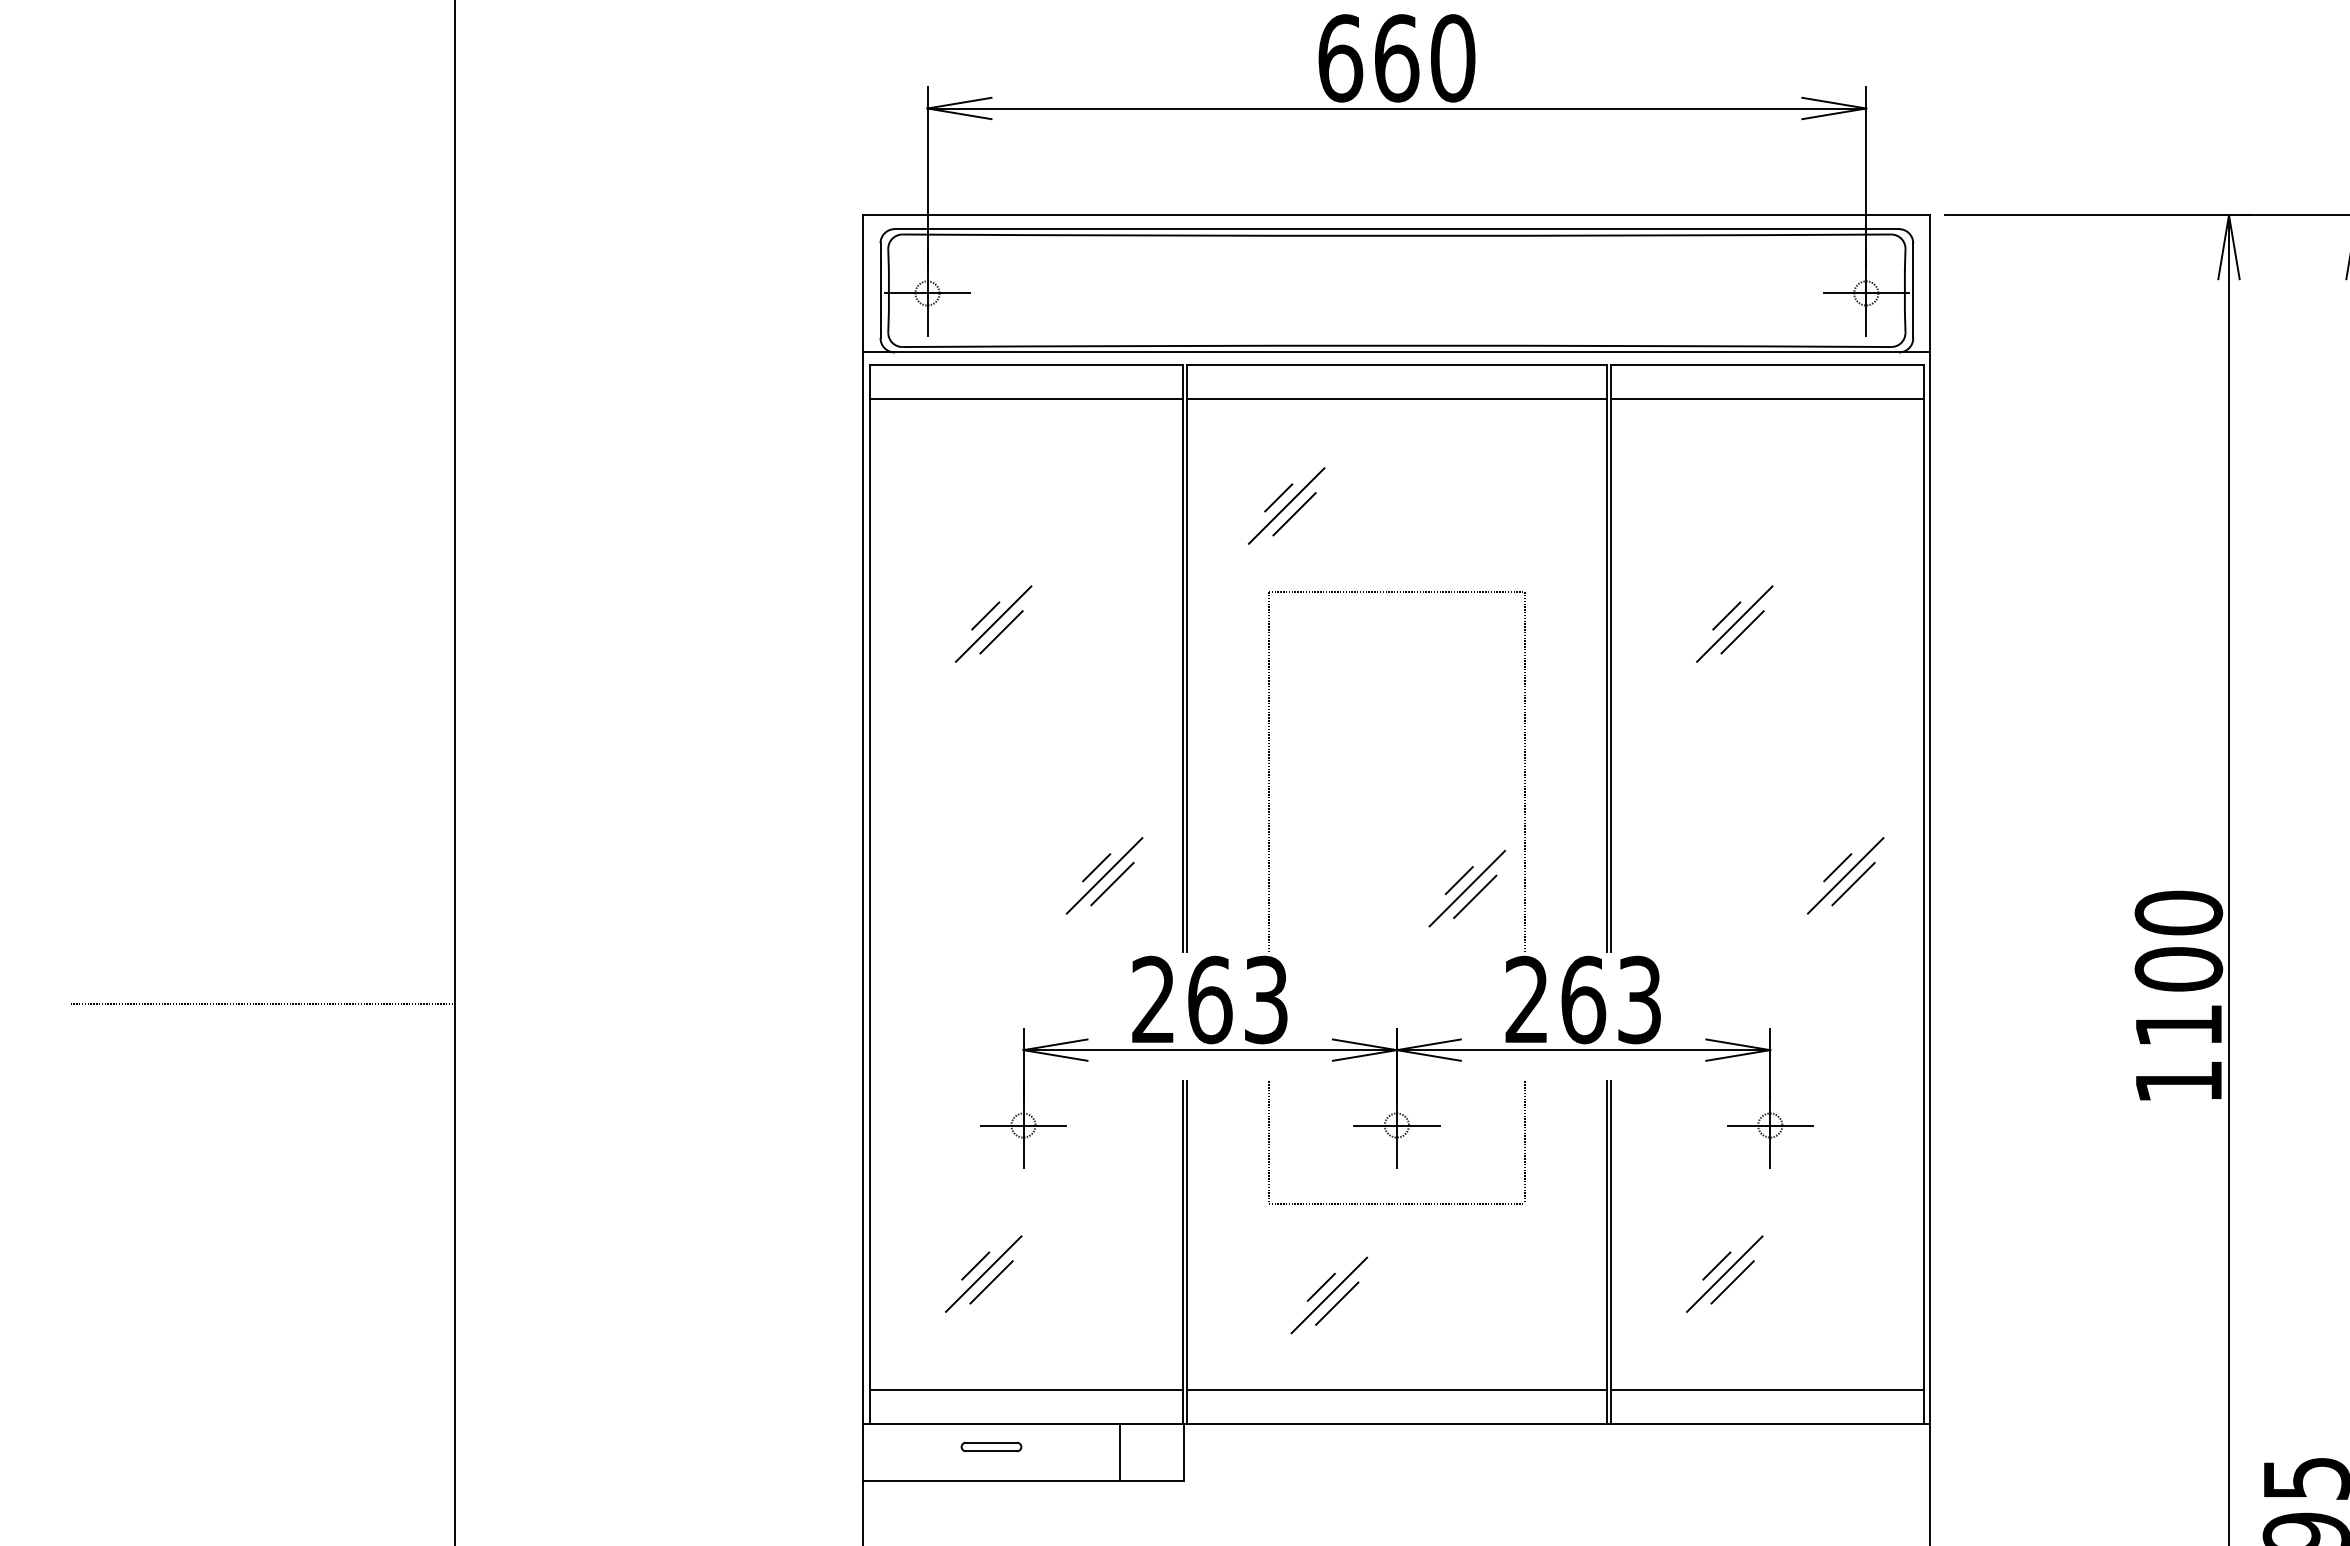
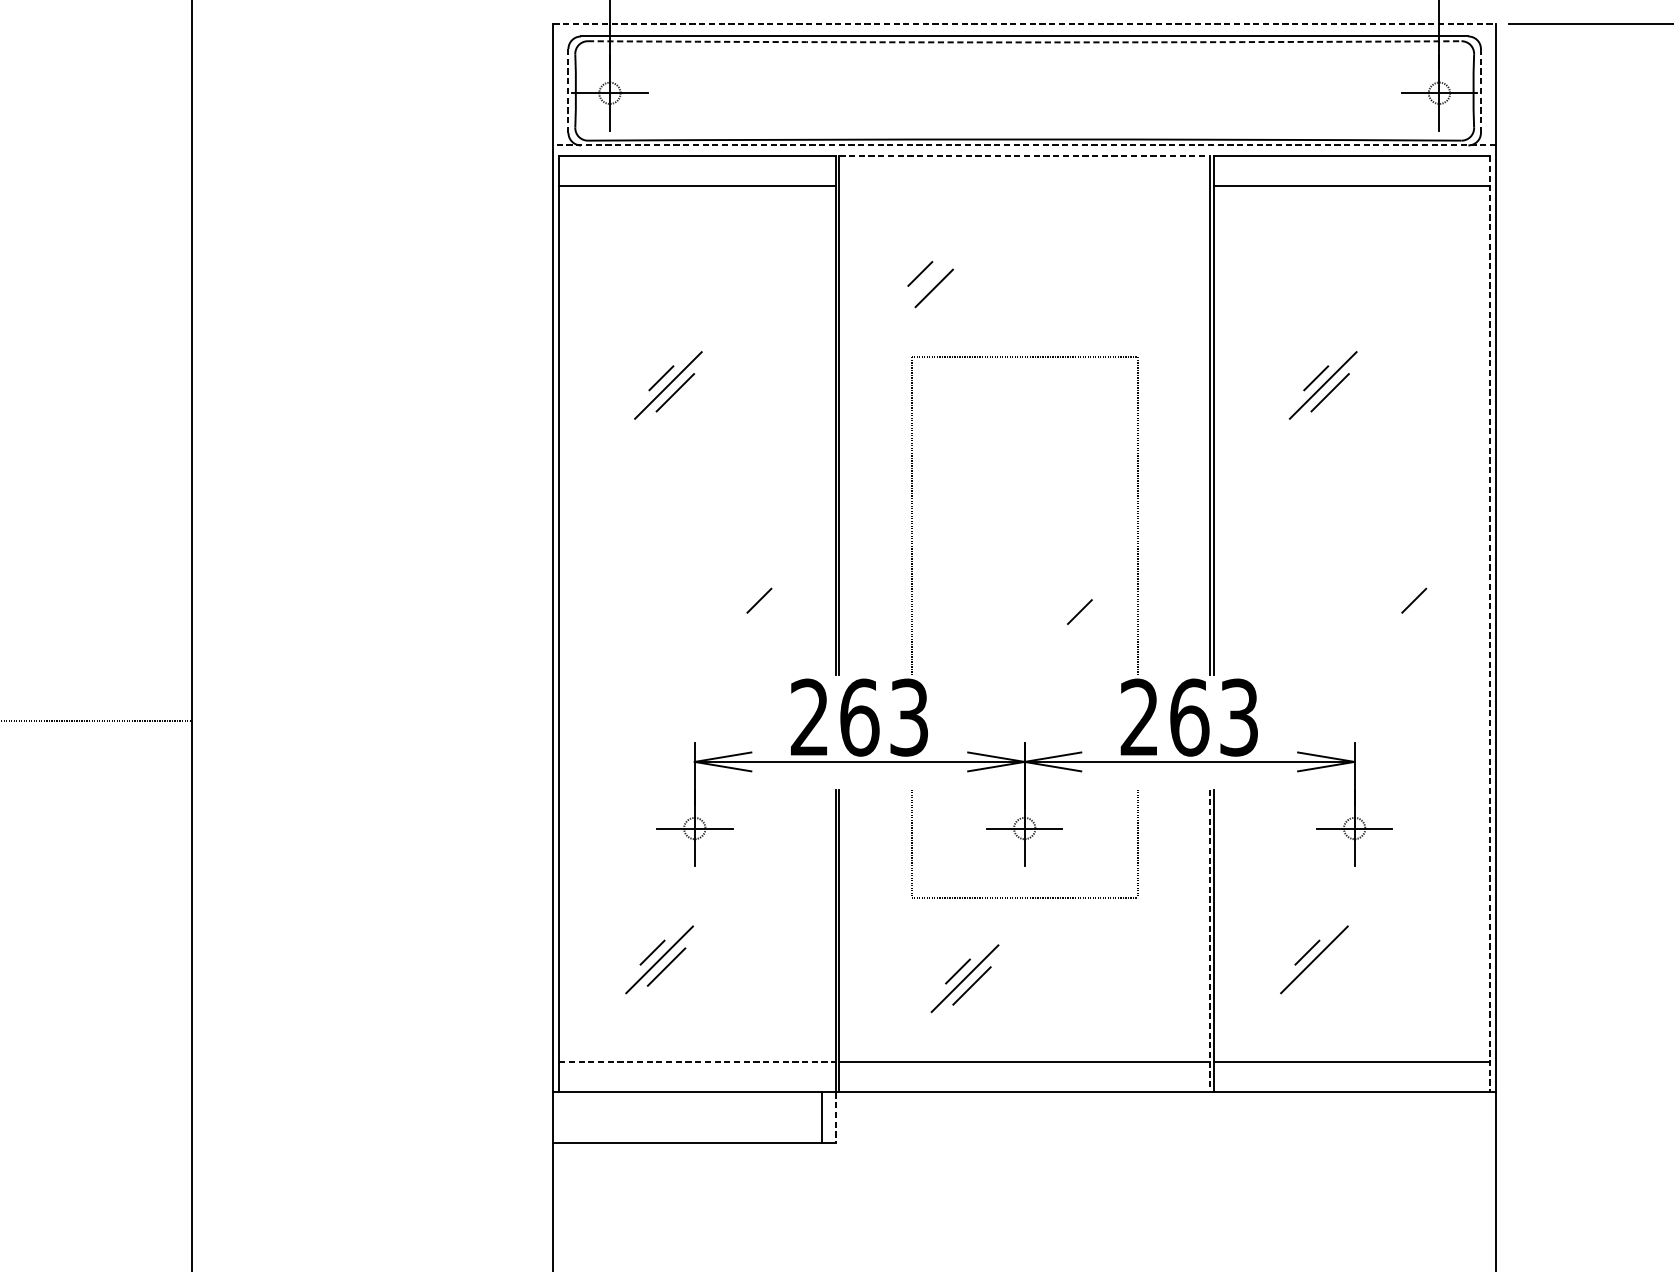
line: (1397, 215) -> (1025, 24), solid -> dashed
arc: (1396, 235) -> (1024, 42), solid -> dashed
line: (880, 291) -> (568, 91), solid -> dashed
line: (1913, 291) -> (1481, 91), solid -> dashed
line: (1396, 352) -> (1024, 145), solid -> dashed
line: (1396, 364) -> (1024, 156), solid -> dashed
line: (1396, 398) -> (1024, 186), removed
line: (1286, 505) -> (927, 280), removed
line: (1104, 875) -> (766, 607), removed
line: (1845, 875) -> (1421, 607), removed
line: (1112, 883) -> (773, 614), removed
line: (1853, 883) -> (1428, 614), removed
line: (1467, 888) -> (1087, 619), removed
line: (1923, 894) -> (1490, 624), solid -> dashed
line: (1475, 896) -> (1094, 626), removed
line: (1606, 1253) -> (1209, 941), solid -> dashed
line: (1732, 1282) -> (1321, 967), removed
line: (1026, 1390) -> (697, 1062), solid -> dashed
part: (991, 1446) -> (666, 1112), removed
line: (1119, 1452) -> (822, 1117), moved
line: (1183, 1453) -> (836, 1118), solid -> dashed

